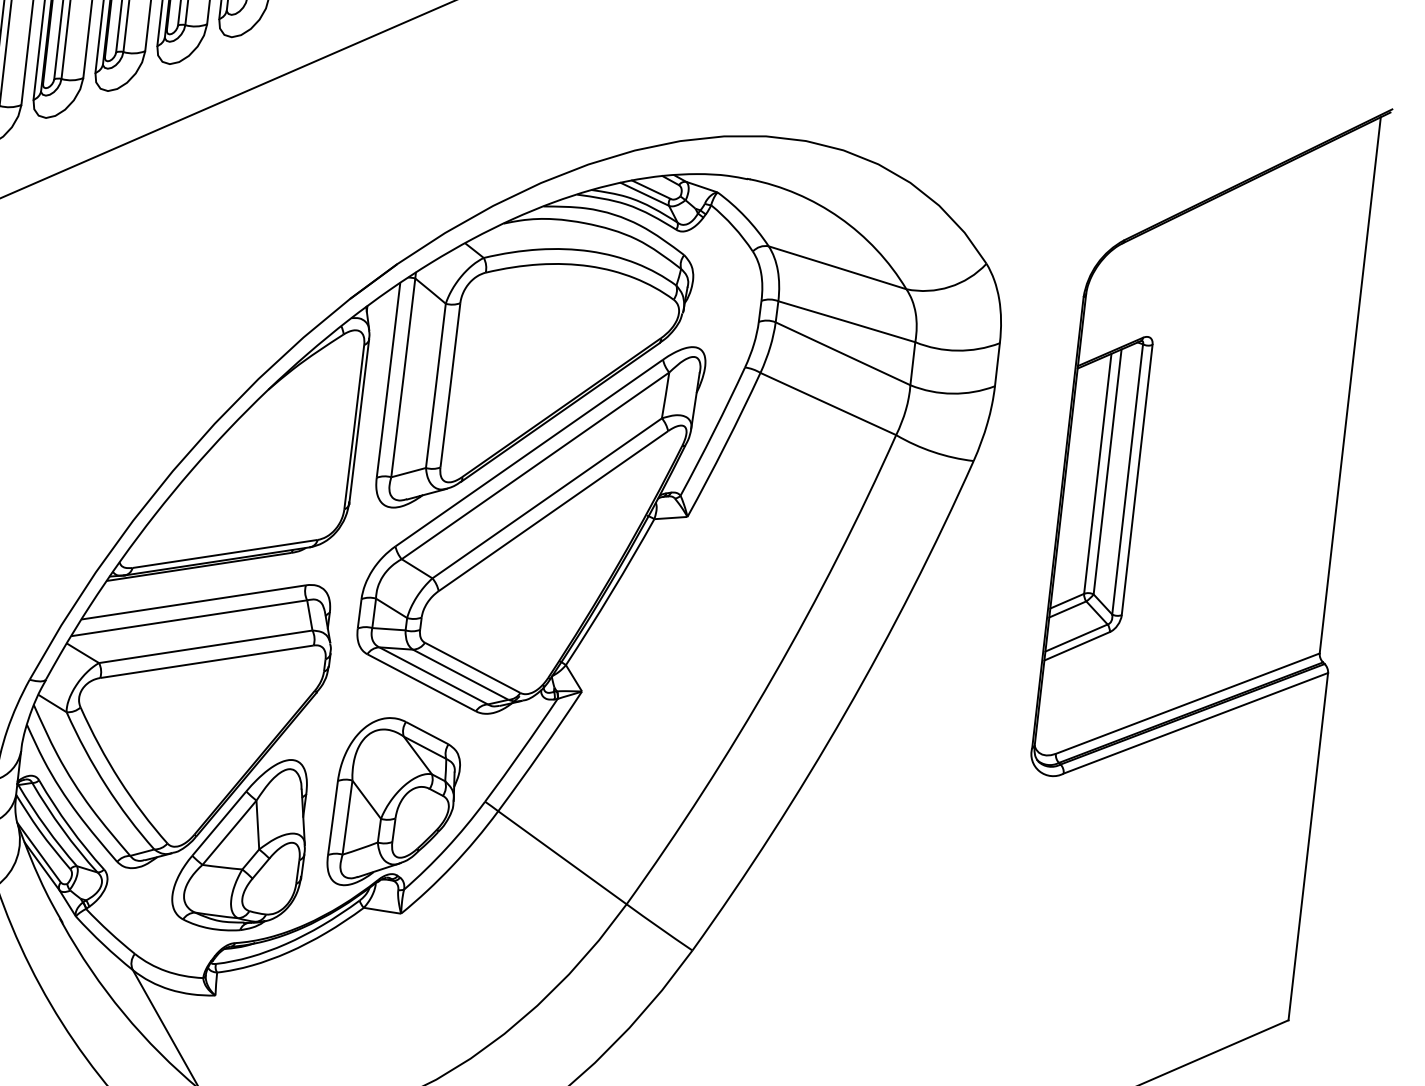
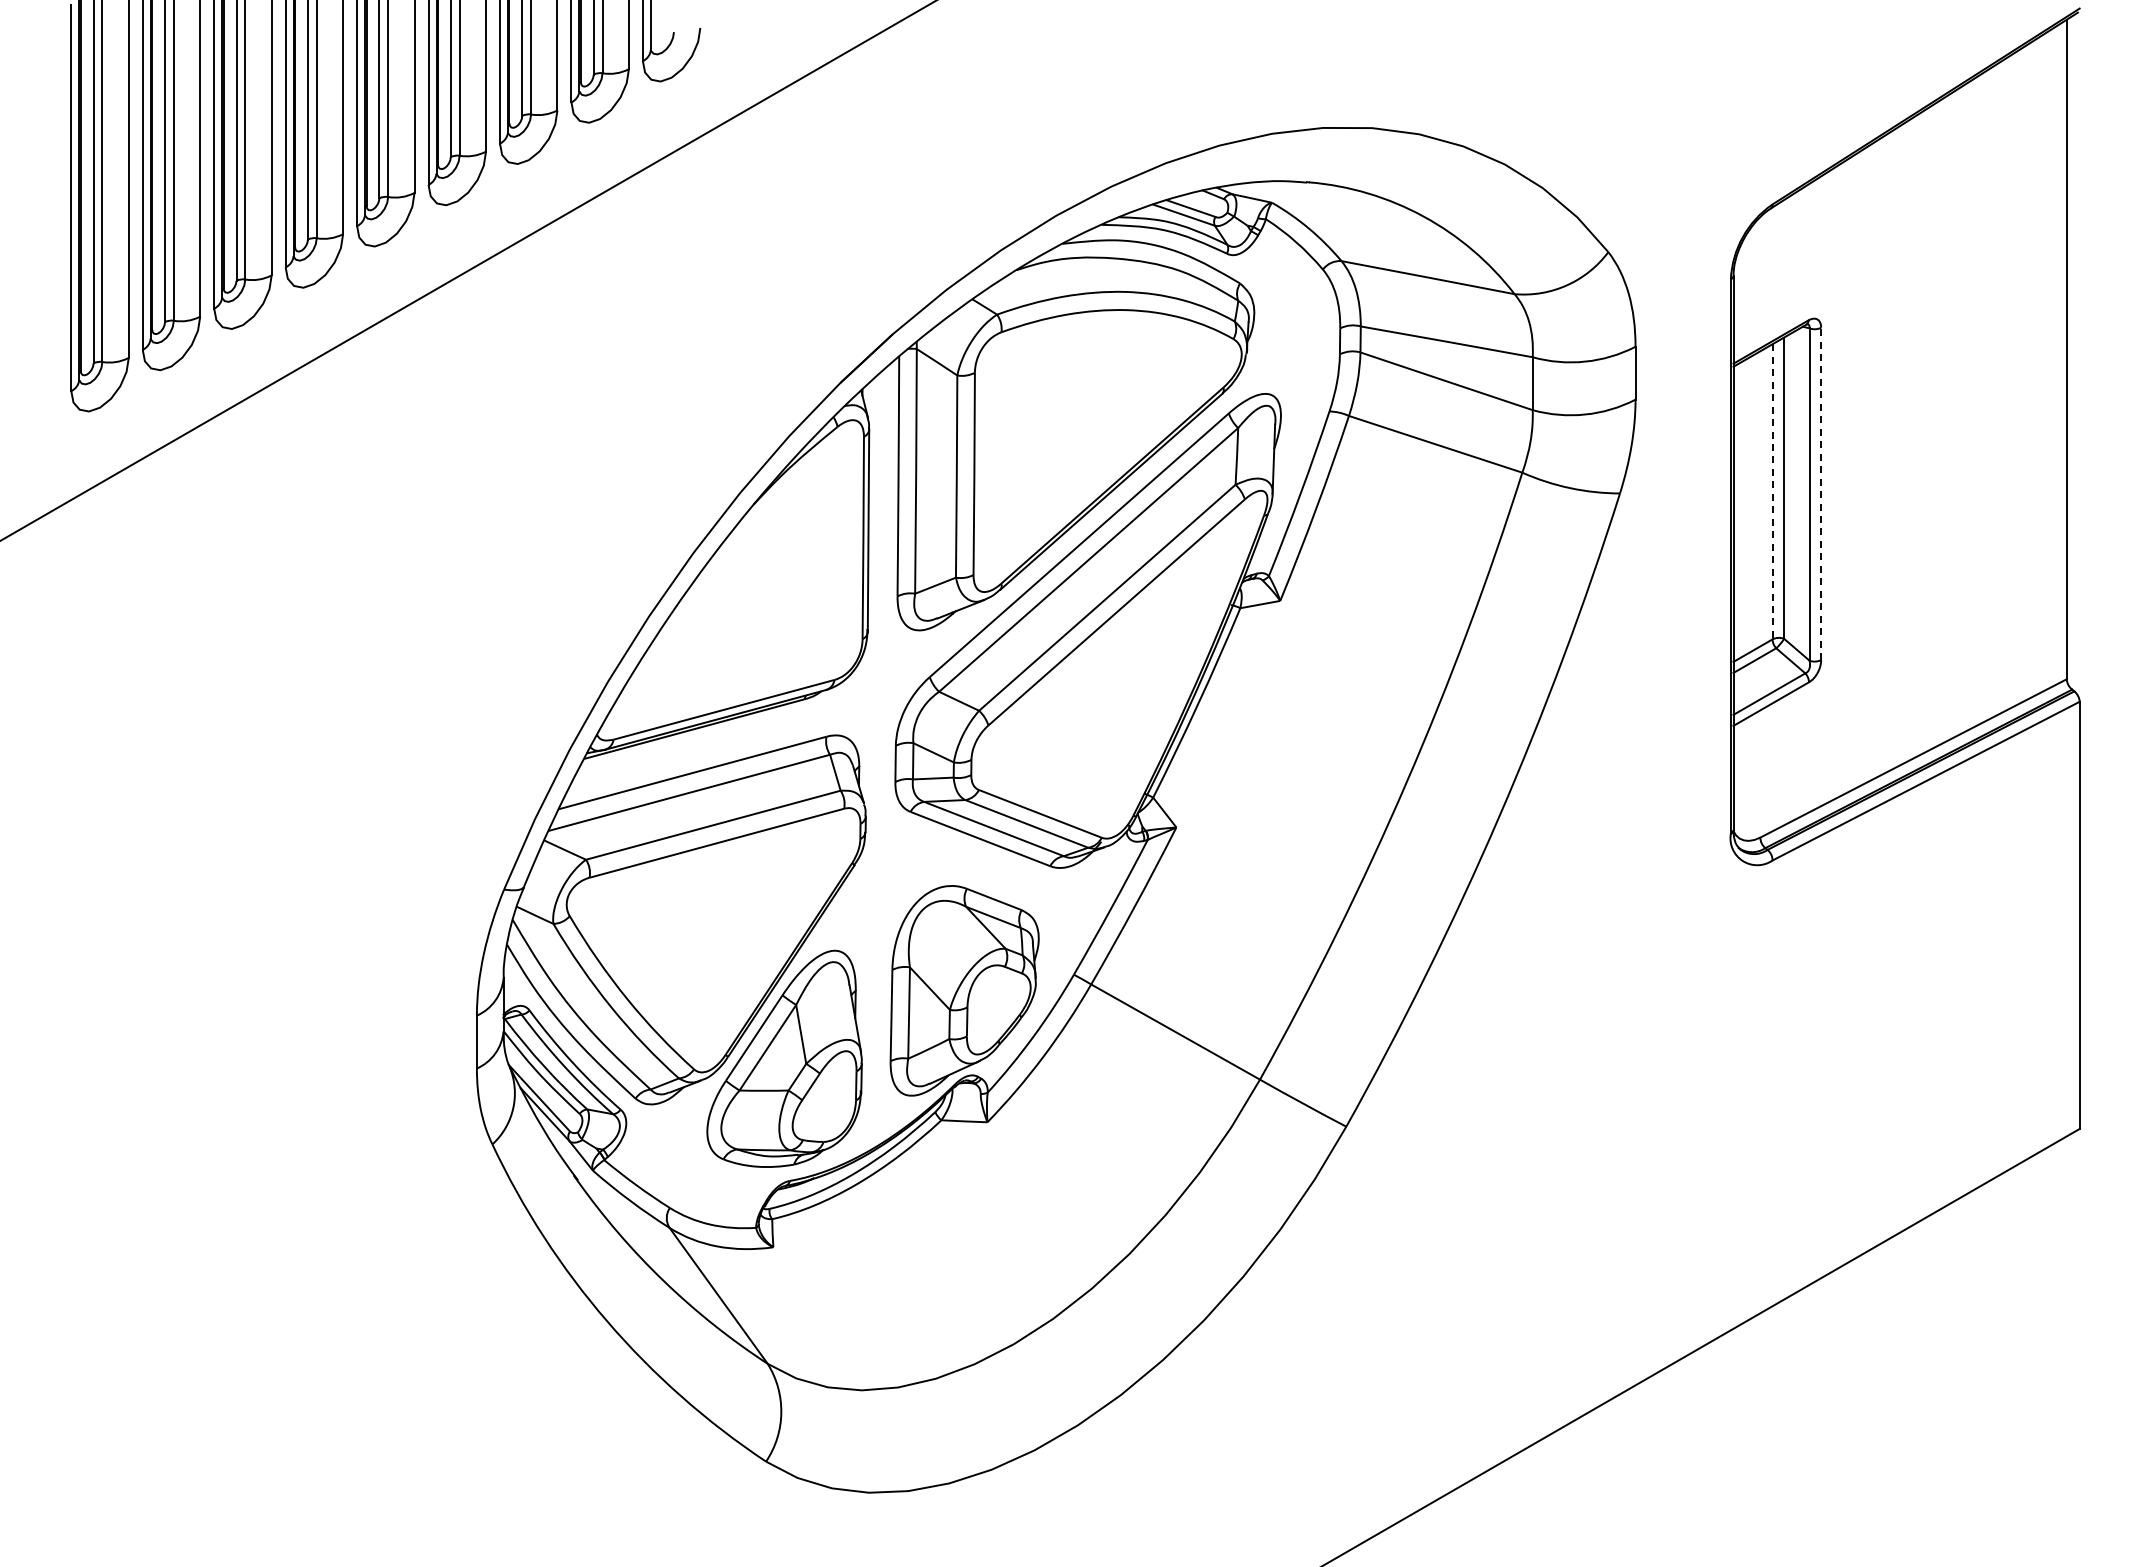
line: (1097, 473) -> (1772, 491), solid -> dashed
line: (1137, 479) -> (1821, 493), solid -> dashed

